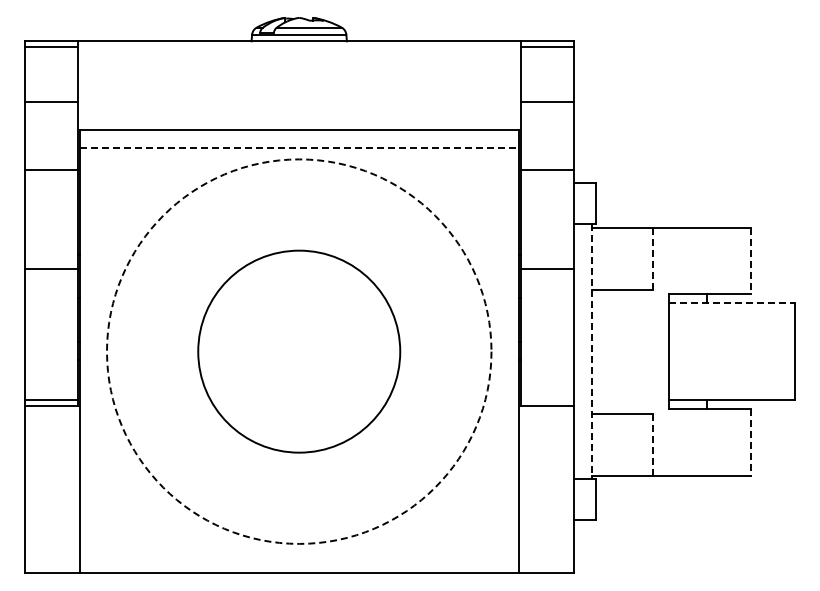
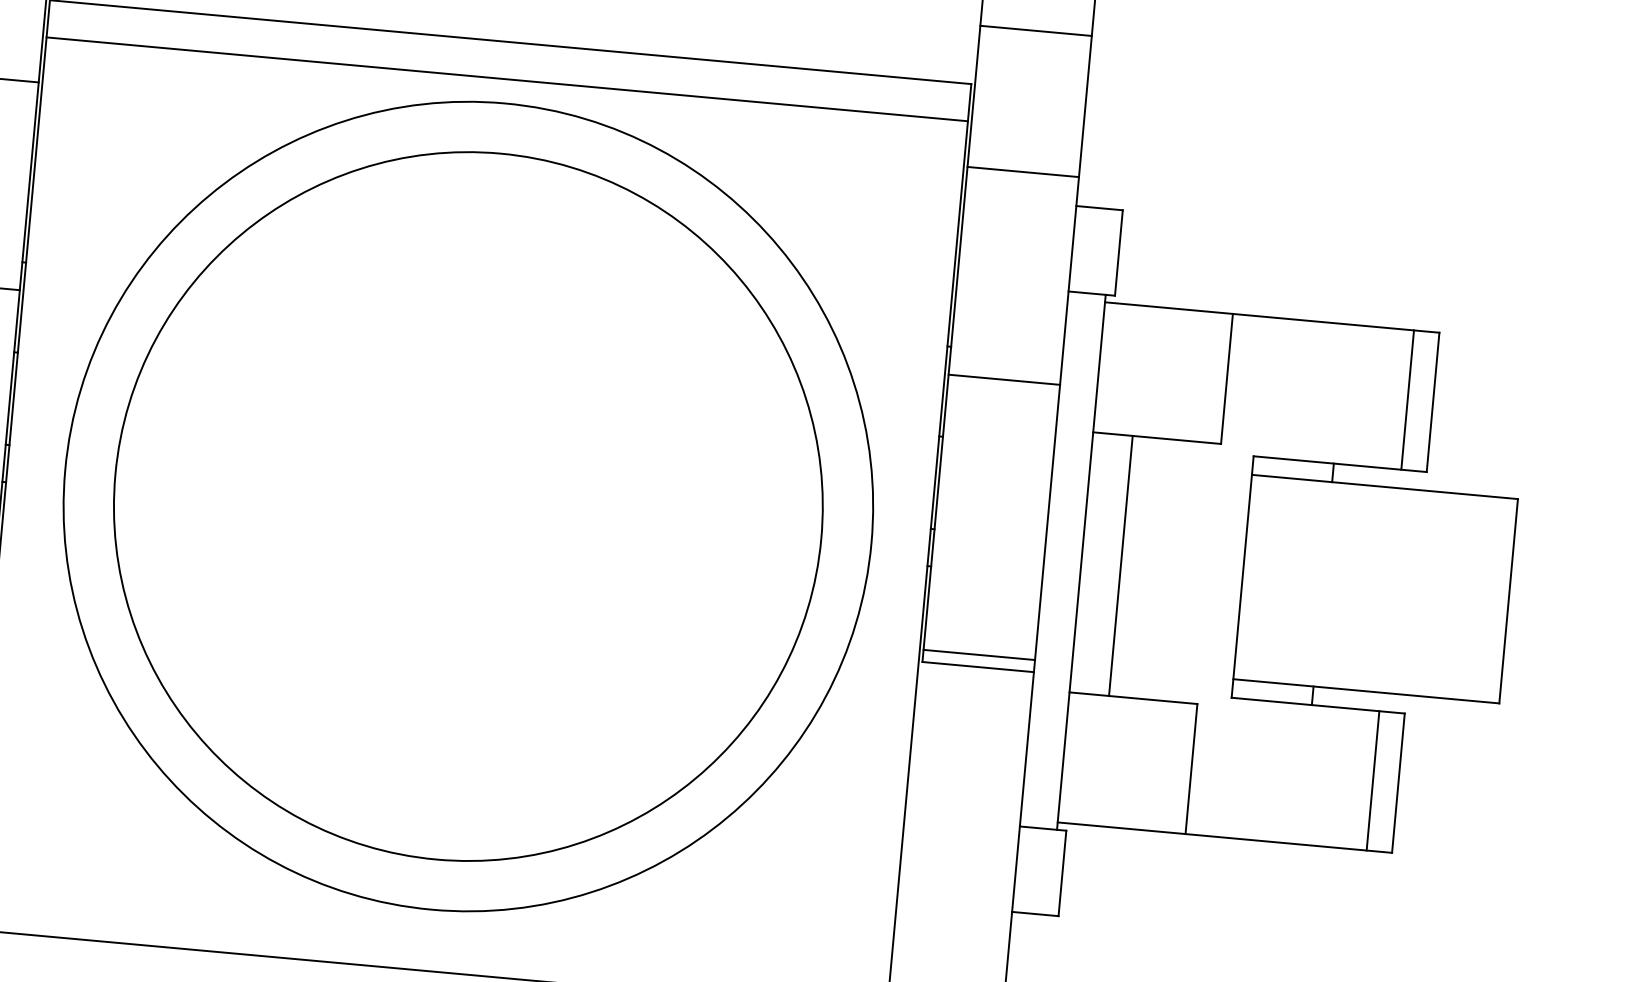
line: (299, 147) -> (507, 78), dashed -> solid
line: (652, 258) -> (1226, 378), dashed -> solid
line: (738, 260) -> (1406, 399), added
line: (751, 261) -> (1433, 403), dashed -> solid
line: (732, 302) -> (1386, 486), dashed -> solid
circle: (298, 351) -> (466, 506), dashed -> solid
circle: (298, 351) -> (466, 506), size x1.67
line: (591, 351) -> (1081, 561), dashed -> solid
line: (610, 351) -> (1120, 565), added
line: (546, 399) -> (977, 654), added
line: (738, 442) -> (1371, 780), added
line: (751, 442) -> (1399, 783), dashed -> solid
line: (652, 444) -> (1191, 768), dashed -> solid

